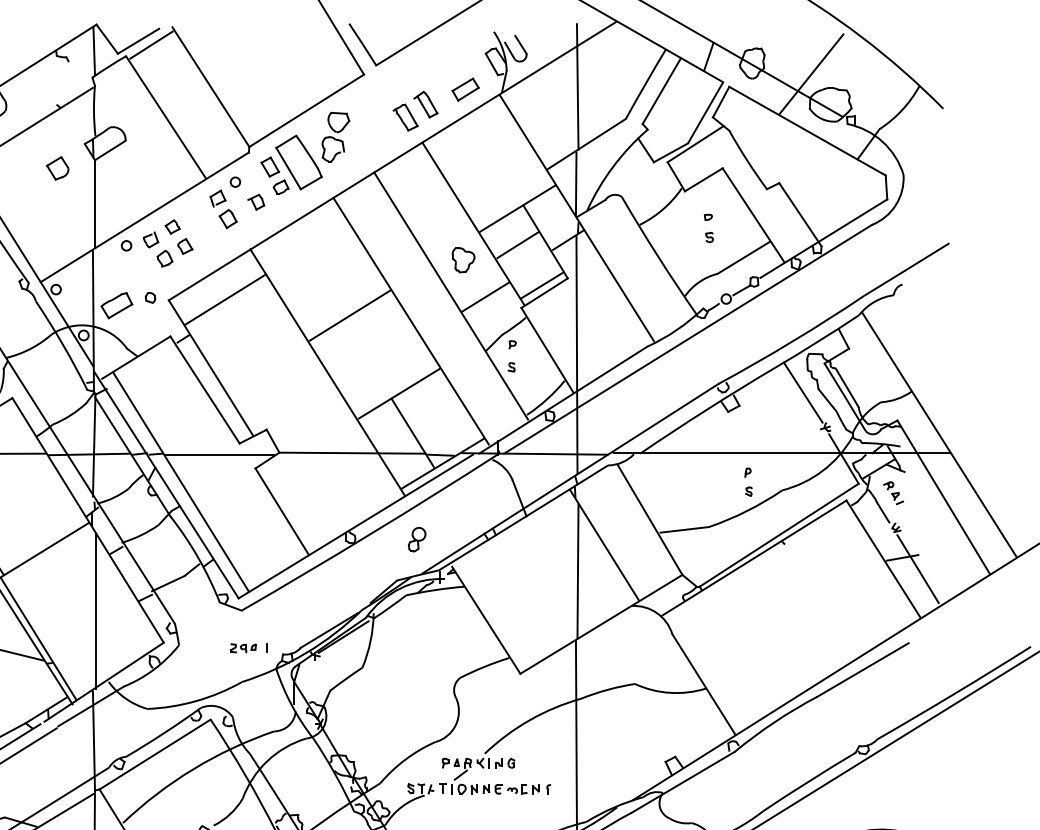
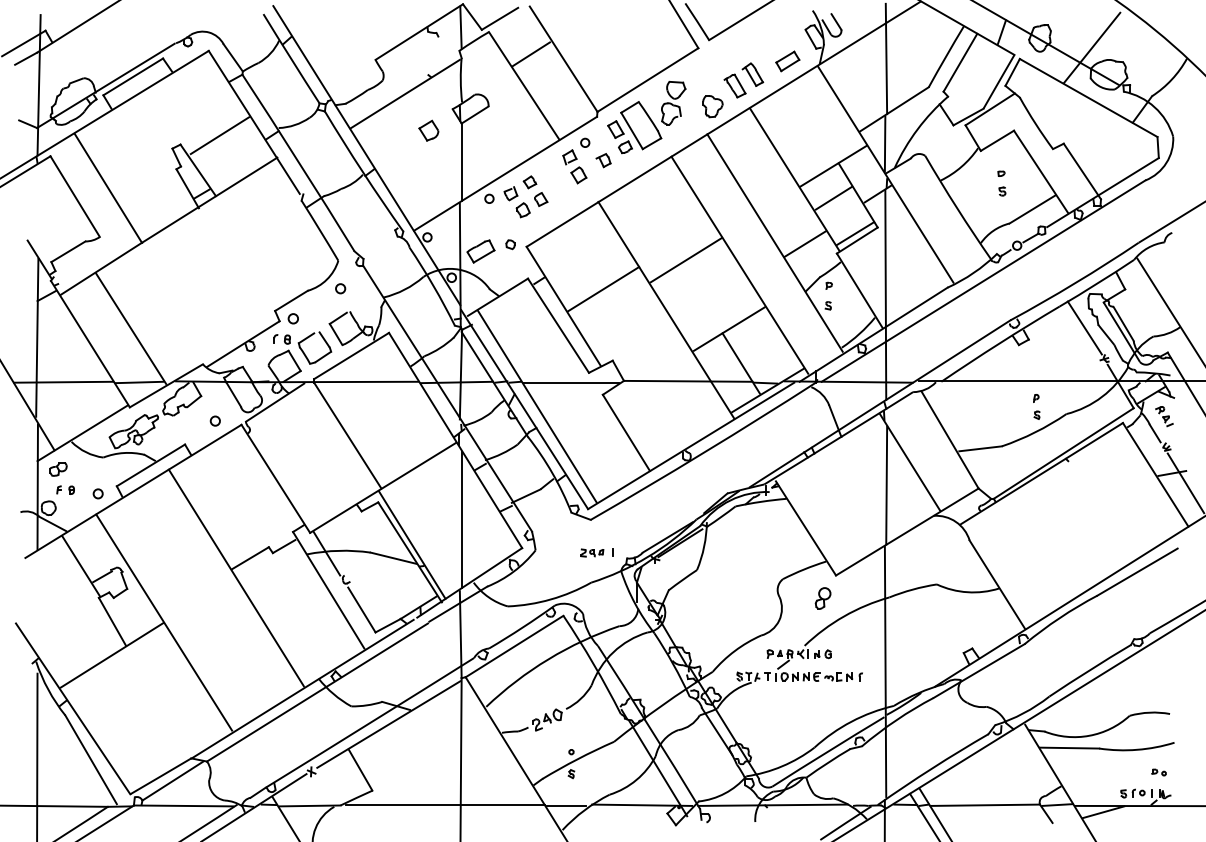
line: (150, 45) -> (530, 54), moved
part: (463, 260) -> (712, 106), moved
line: (225, 299) -> (603, 289), moved
part: (416, 539) -> (822, 598), moved

